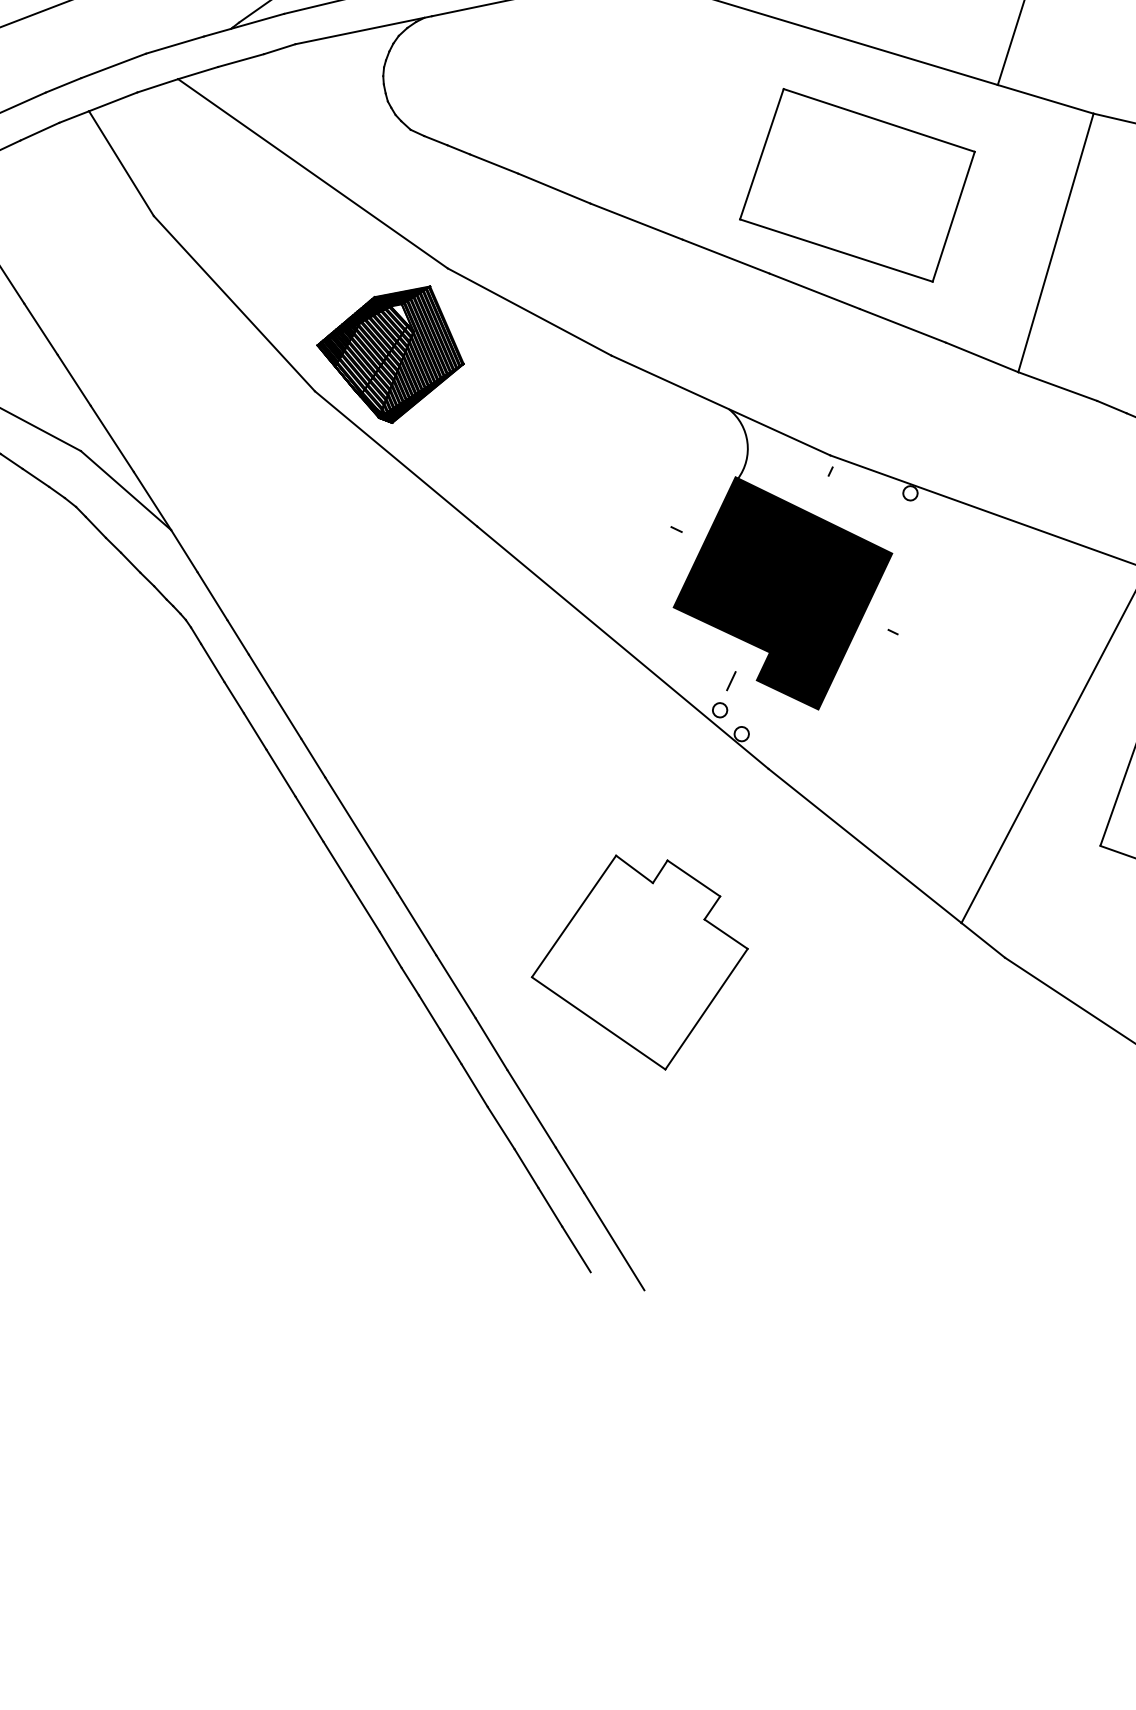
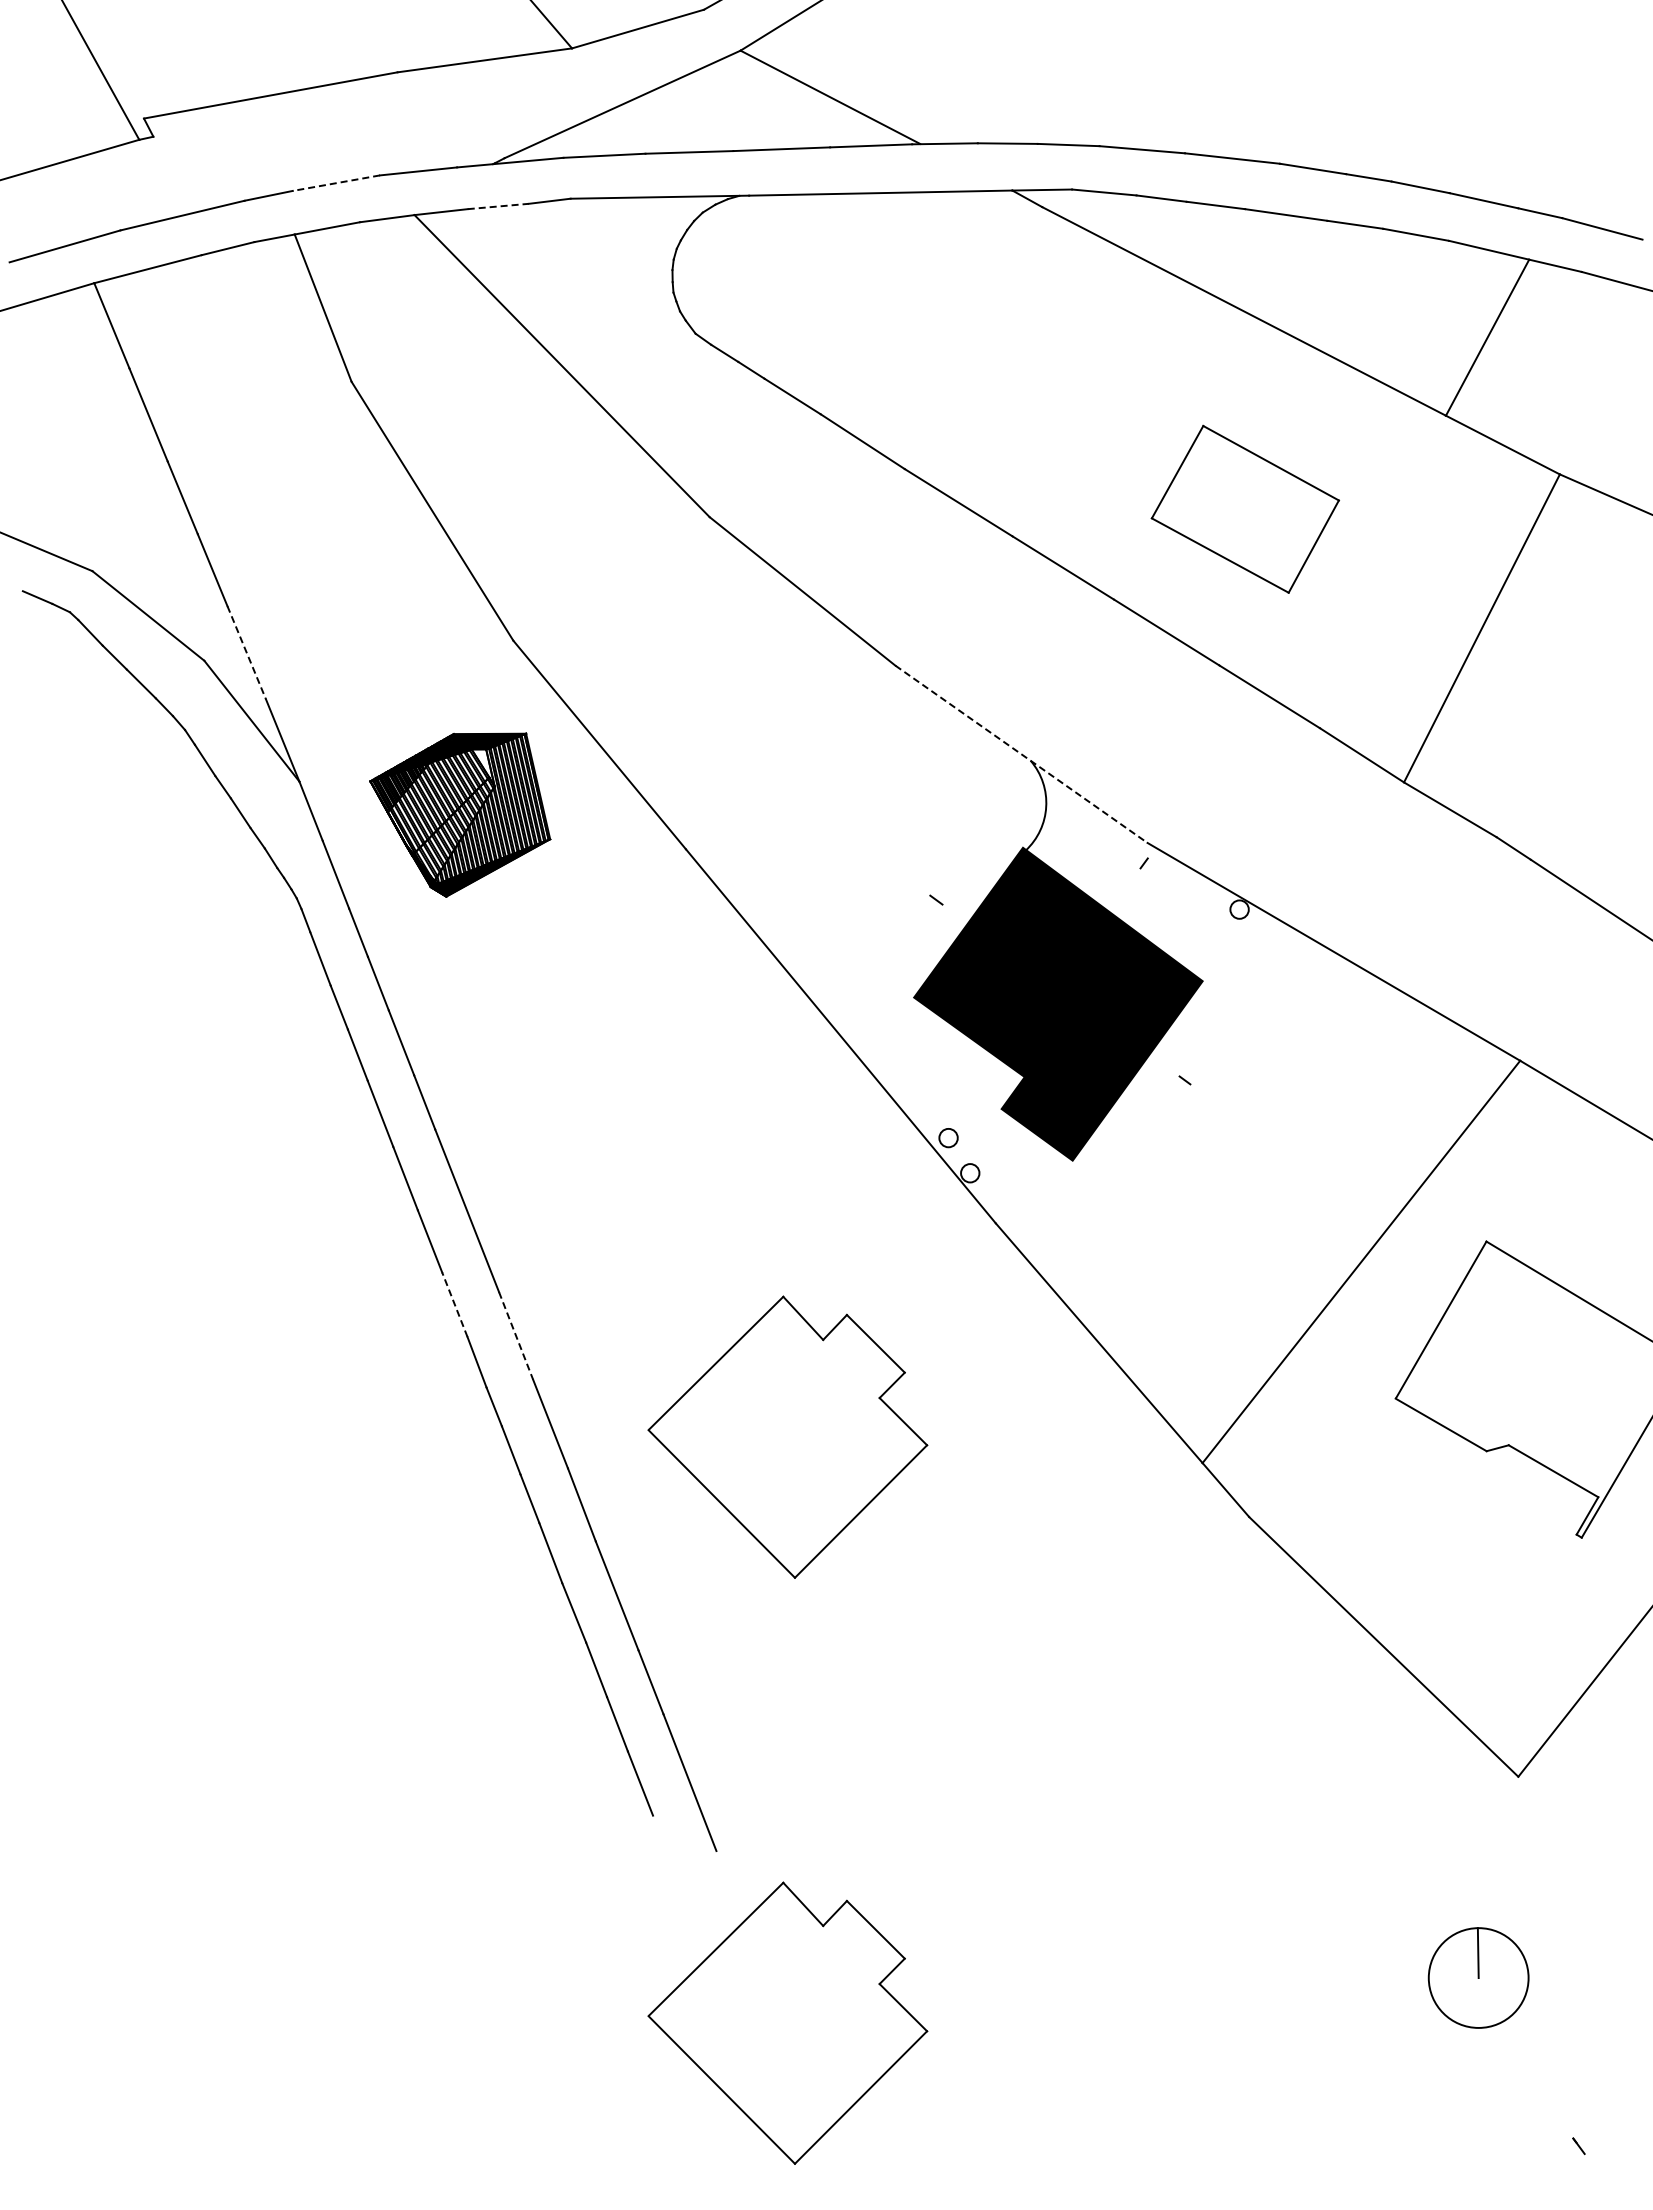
line: (241, 60) -> (498, 206), solid -> dashed
line: (113, 66) -> (335, 183), solid -> dashed
part: (857, 185) -> (1245, 509), size x0.6
part: (391, 357) -> (460, 814), moved
line: (720, 405) -> (1021, 754), solid -> dashed
line: (112, 438) -> (246, 652), solid -> dashed
line: (731, 680) -> (969, 1103), removed
line: (365, 908) -> (454, 1304), solid -> dashed
line: (417, 924) -> (516, 1336), solid -> dashed
part: (723, 1411) -> (787, 2022), added

